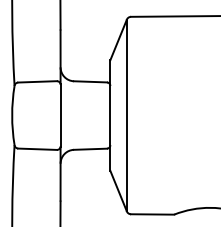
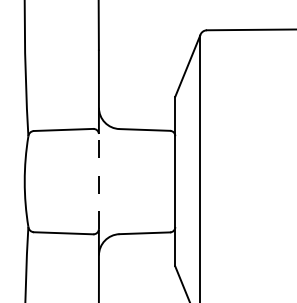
line: (60, 115) -> (98, 181), solid -> dashed

